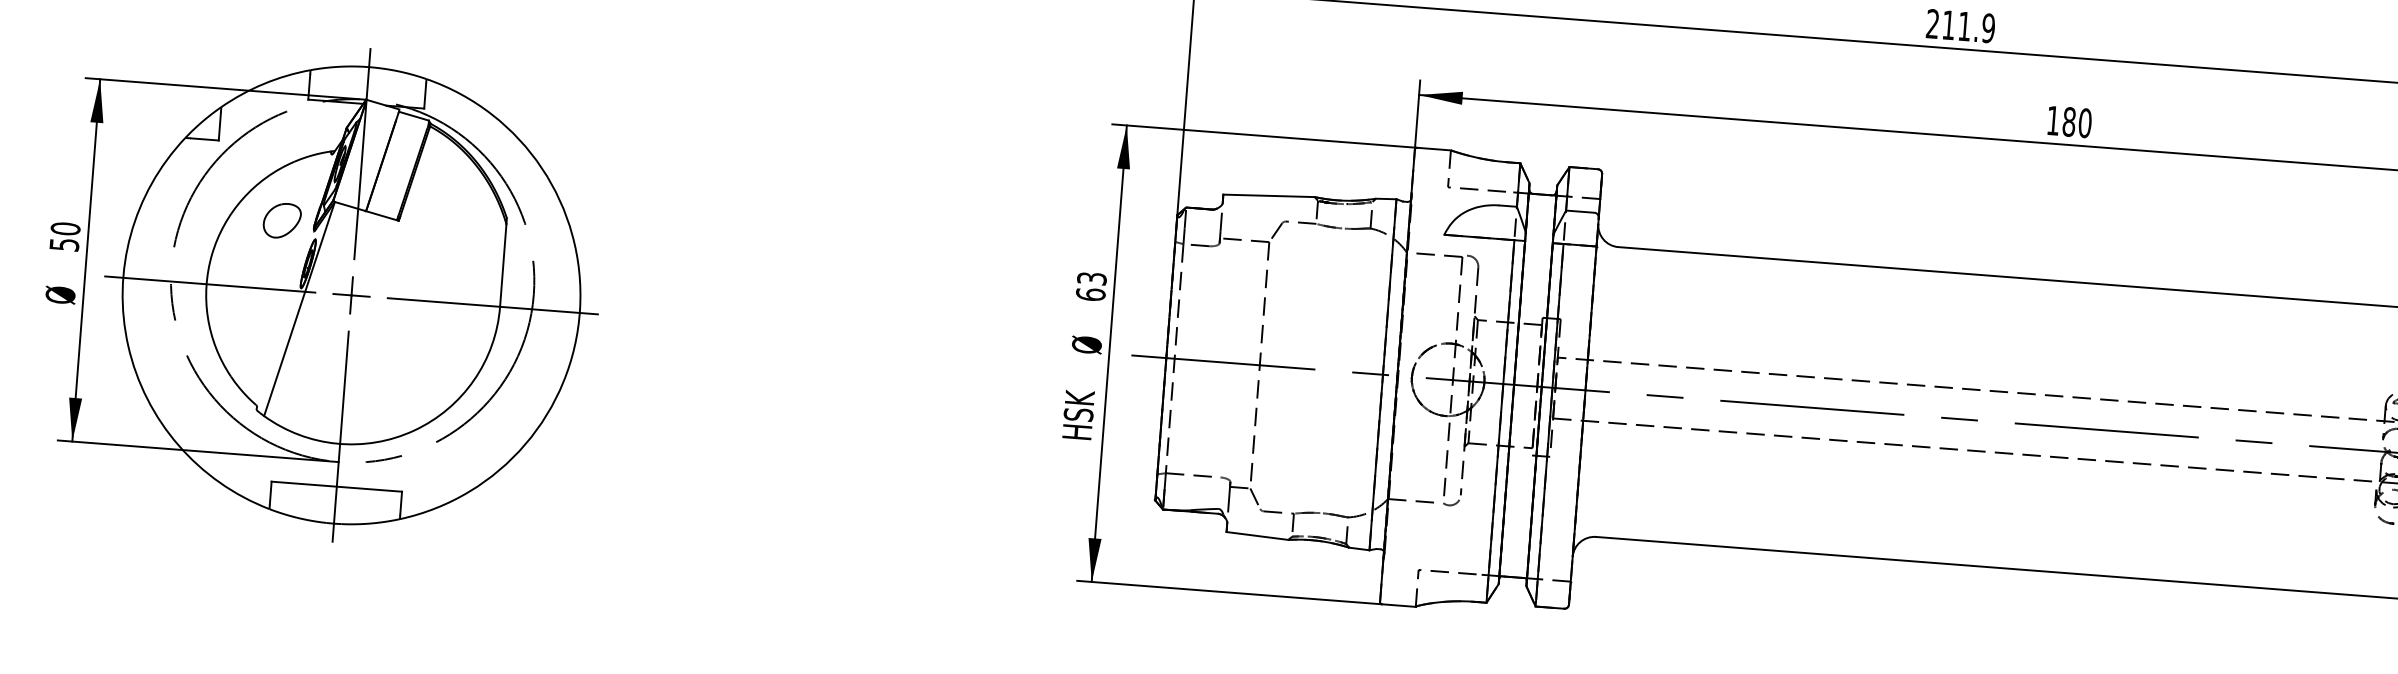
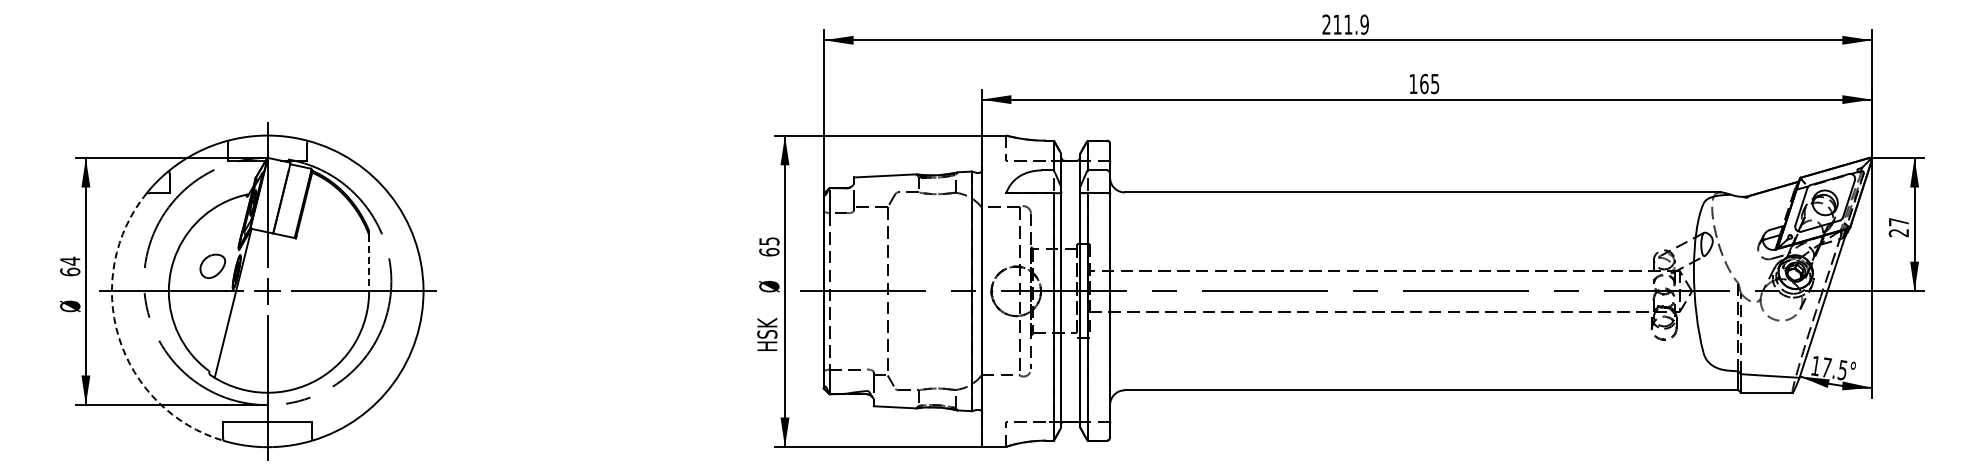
text: (2076, 121) -> (1429, 83), 180 -> 165
part: (281, 219) -> (212, 265), moved
text: (65, 236) -> (70, 266), 50 -> 64
line: (503, 266) -> (369, 263), solid -> dashed
text: (1090, 278) -> (768, 241), 63 -> 65
arc: (127, 346) -> (118, 337), solid -> dashed

